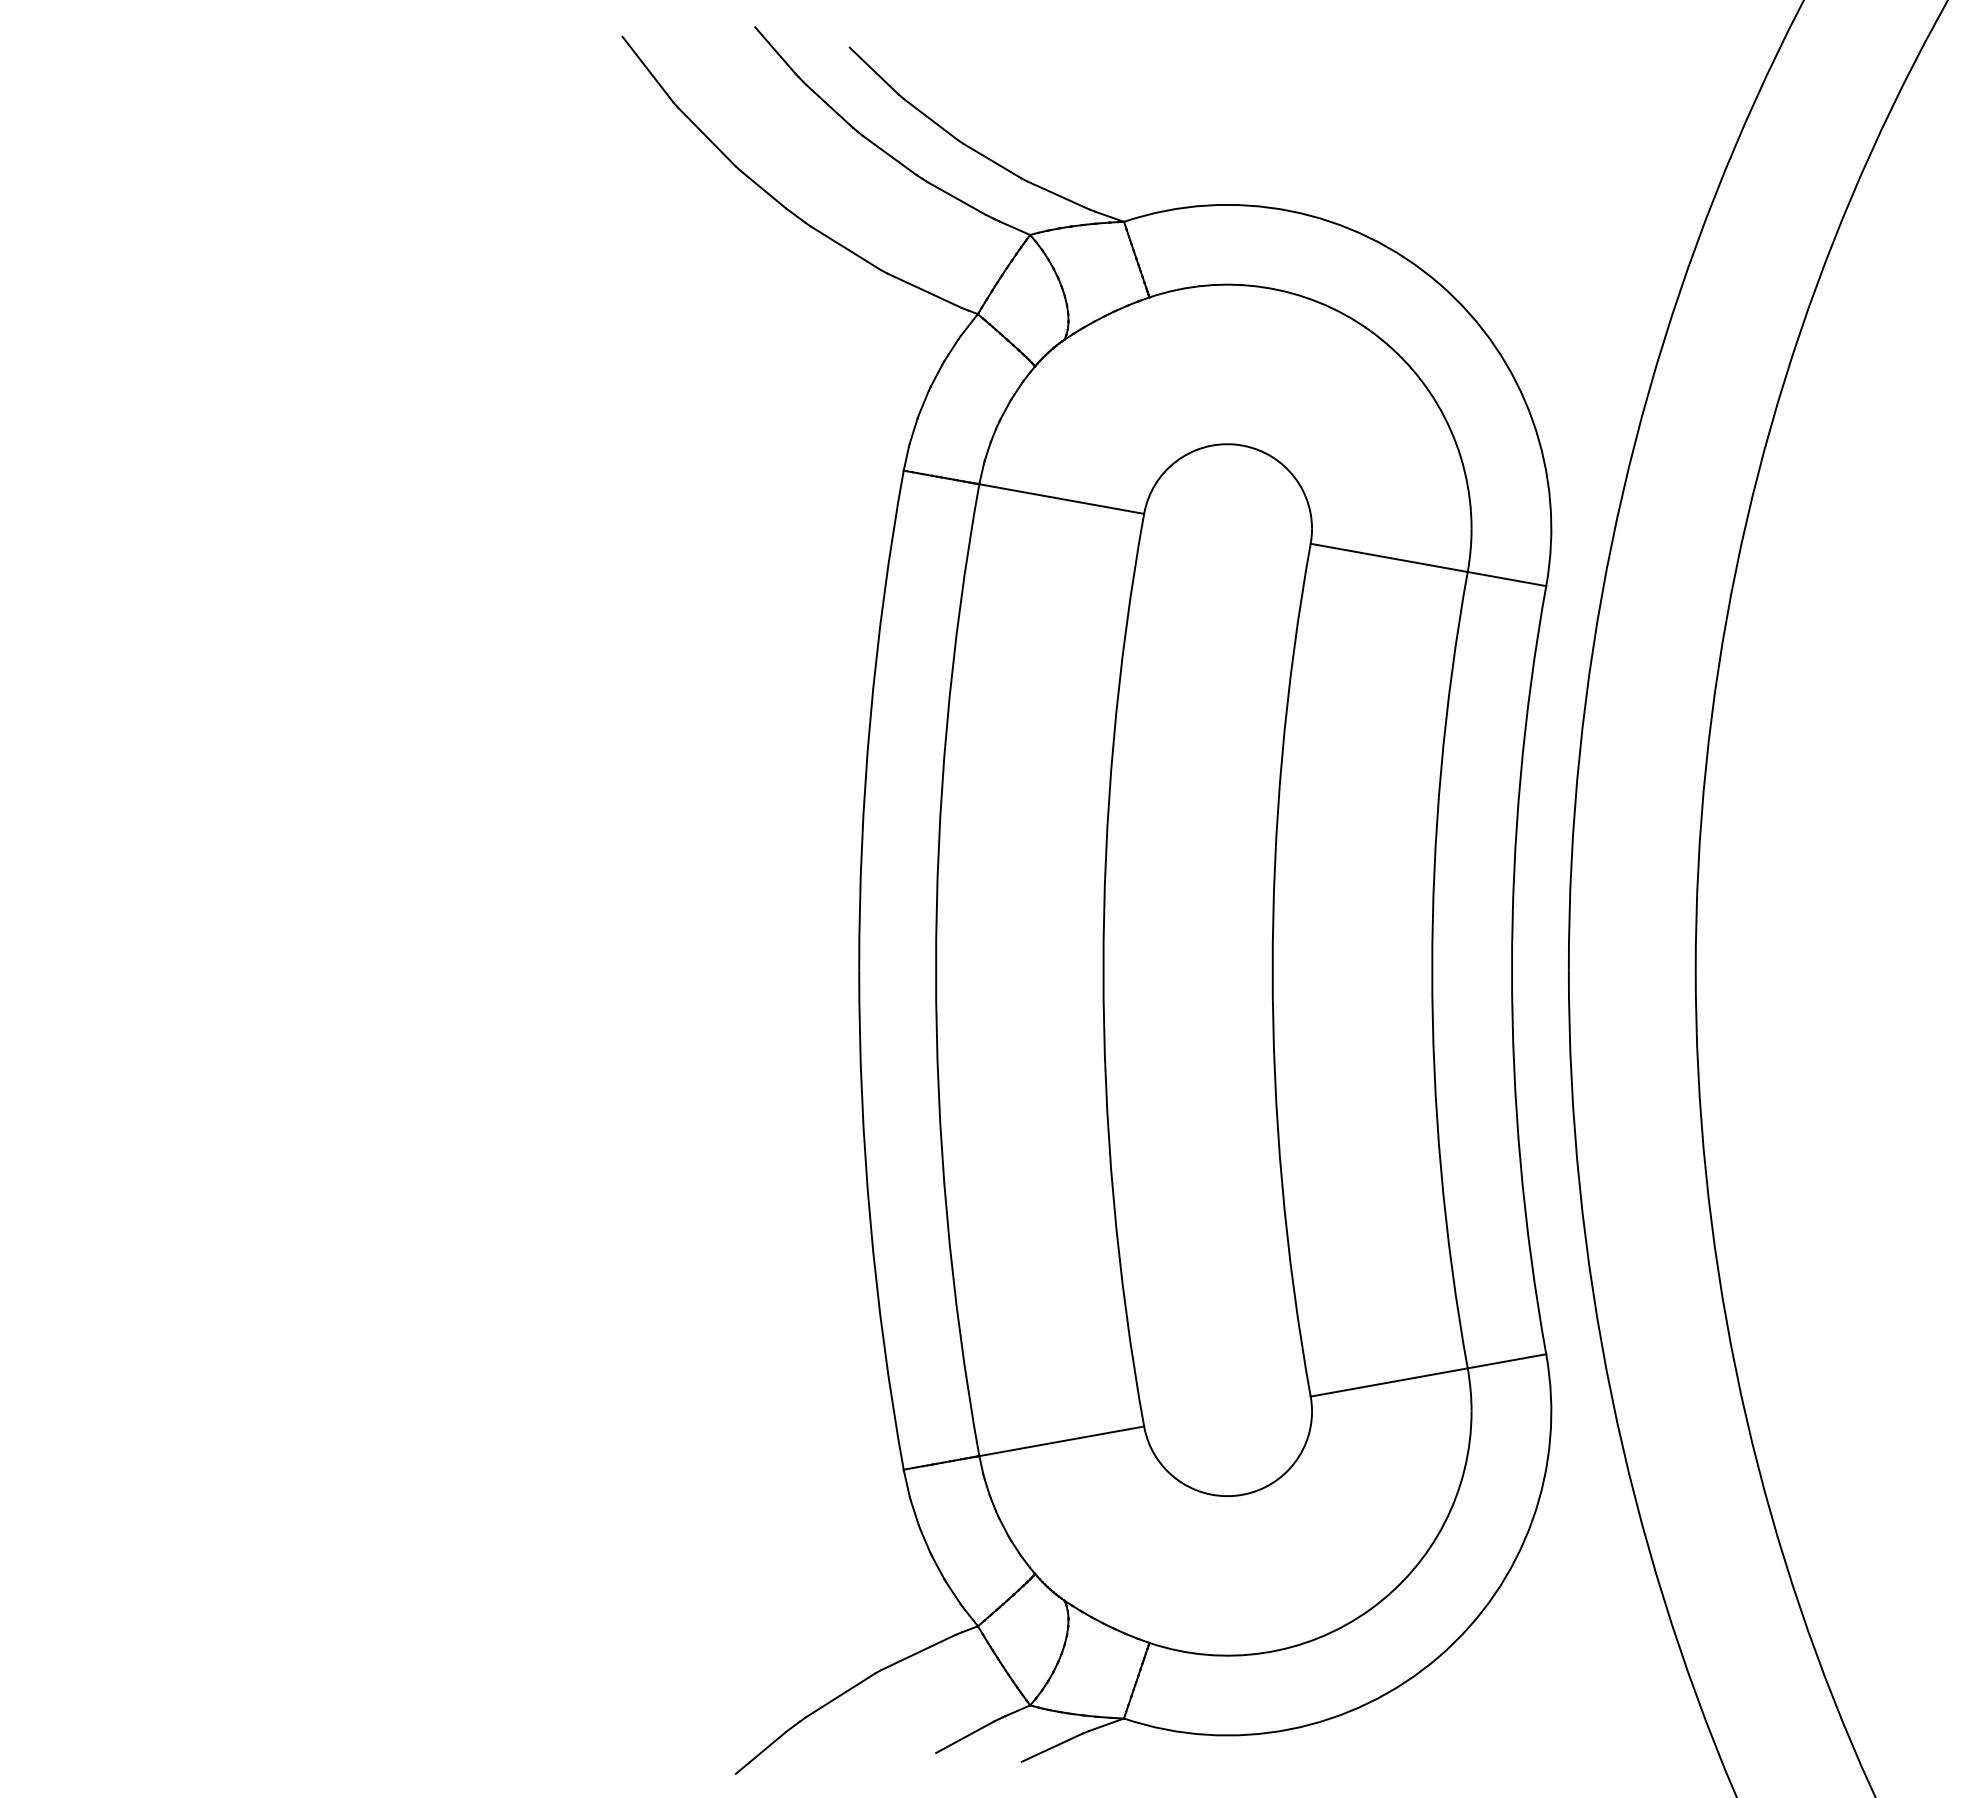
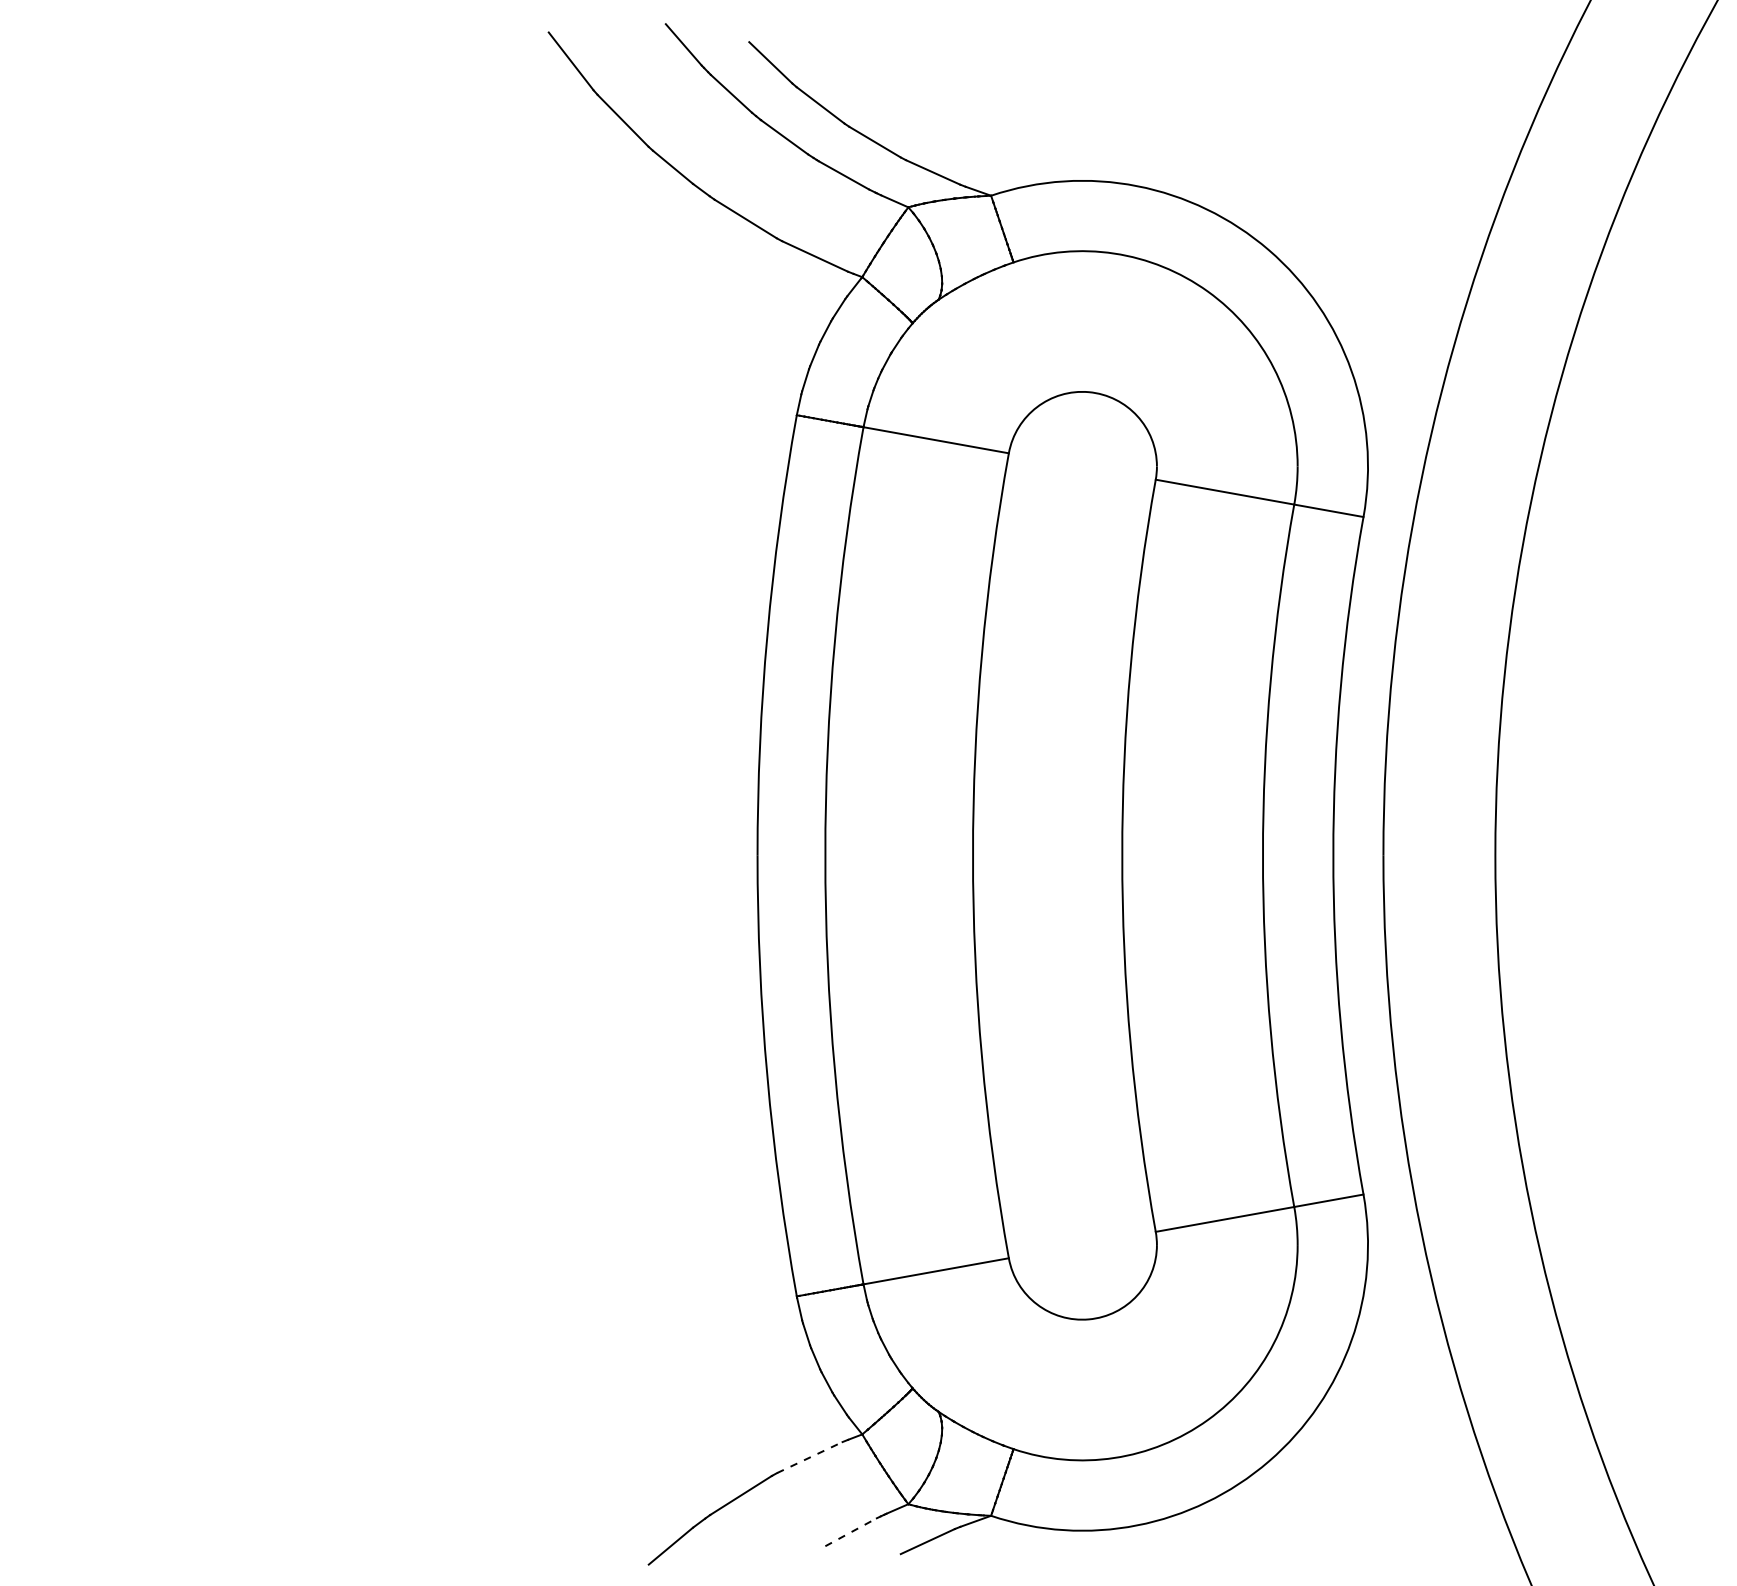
line: (918, 1652) -> (809, 1457), solid -> dashed
line: (965, 1736) -> (851, 1531), solid -> dashed

